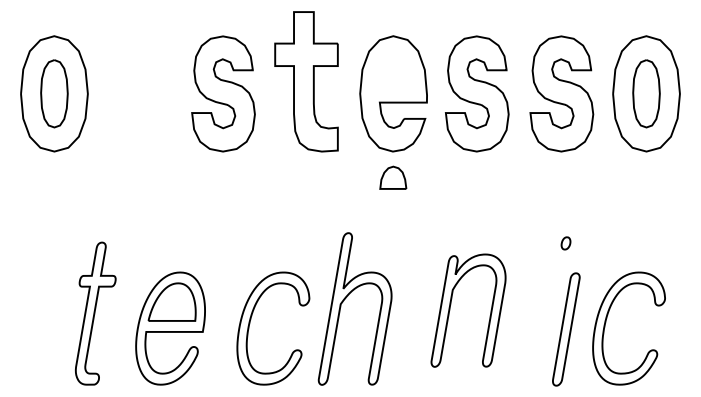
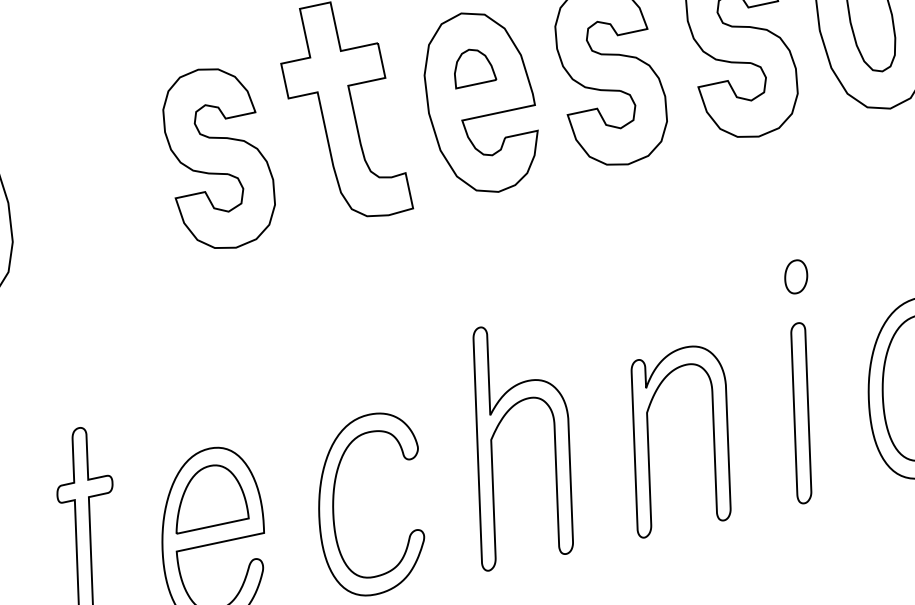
part: (393, 177) -> (472, 66), moved
part: (565, 243) -> (795, 277), size x1.67
part: (343, 302) -> (494, 436), moved
part: (450, 310) -> (650, 445), moved
part: (566, 329) -> (801, 413), moved

